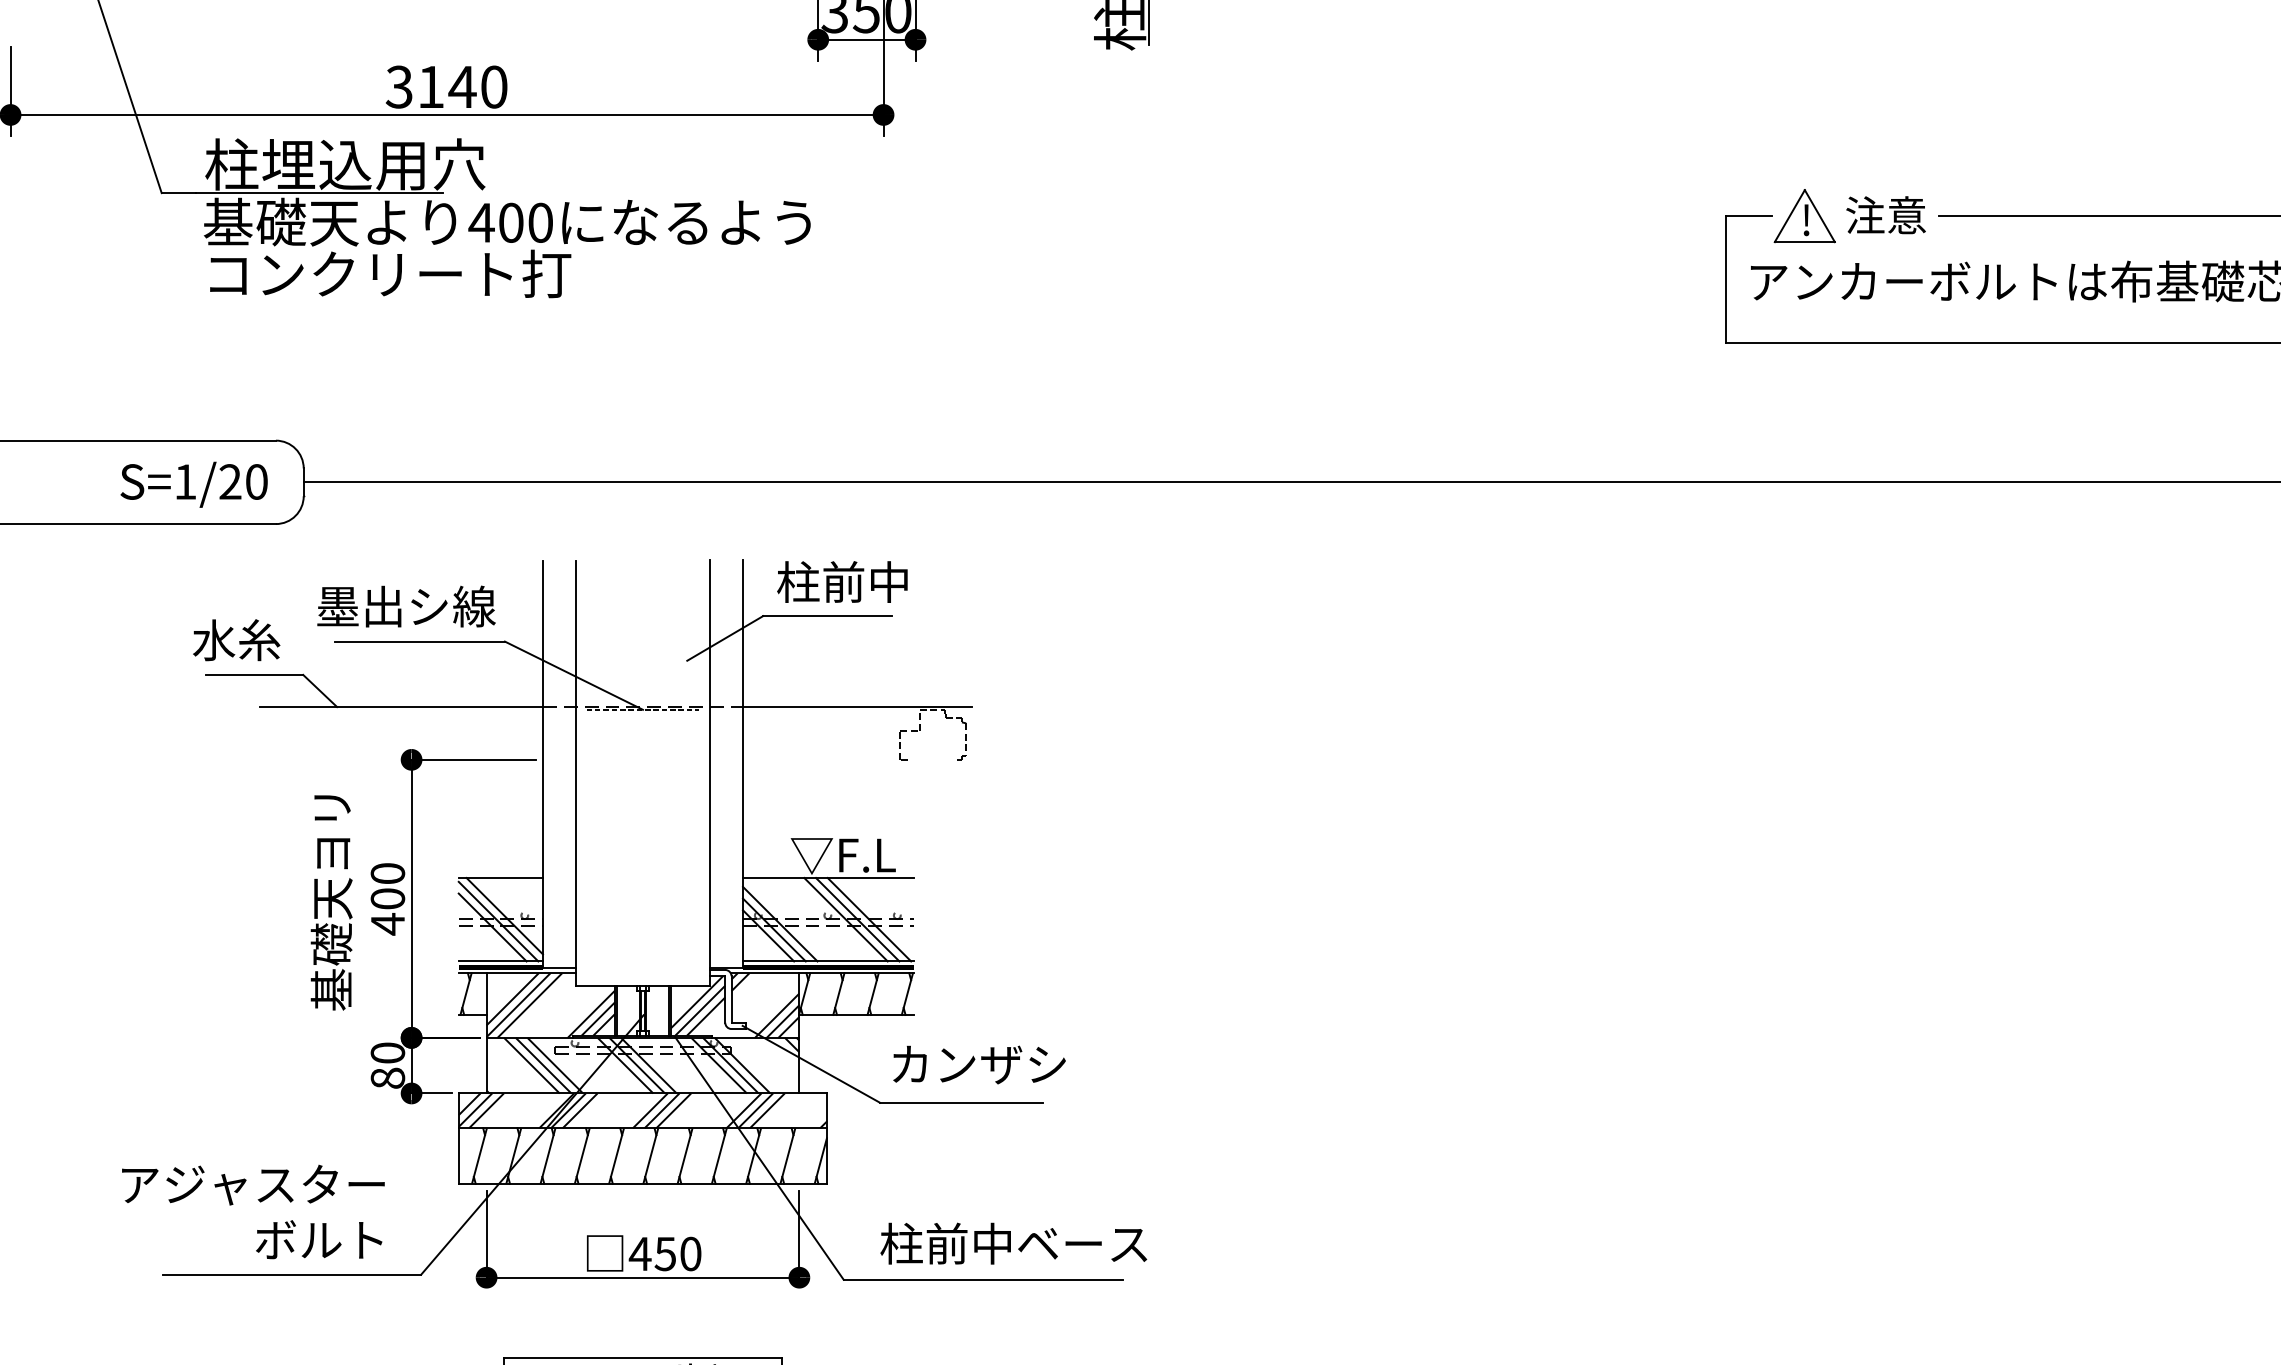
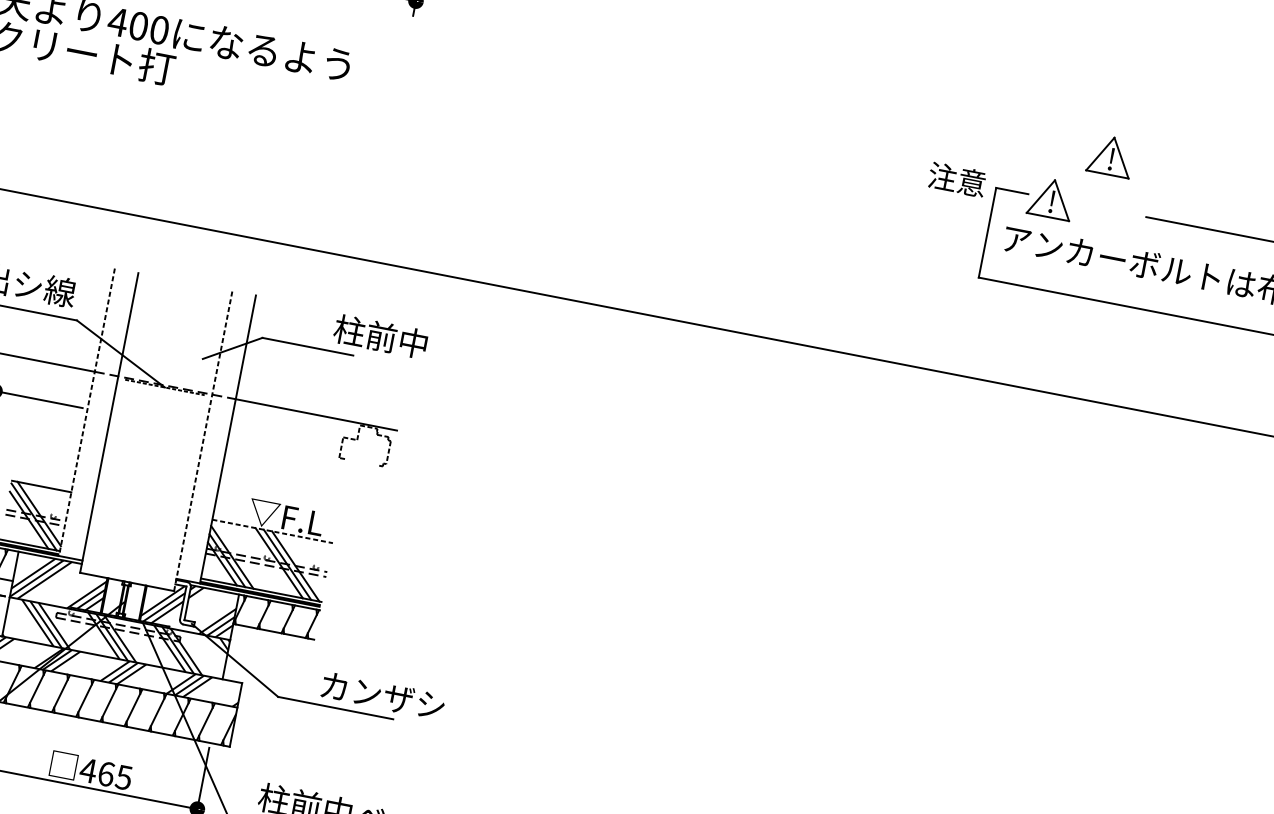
part: (1874, 142) -> (1110, 156), added
text: (1885, 215) -> (956, 179), moved
text: (842, 581) -> (380, 336), moved
line: (542, 764) -> (86, 412), solid -> dashed
line: (709, 772) -> (203, 440), solid -> dashed
line: (828, 878) -> (272, 531), solid -> dashed
text: (979, 1064) -> (383, 695), moved
text: (677, 1253) -> (114, 775), 450 -> 465

